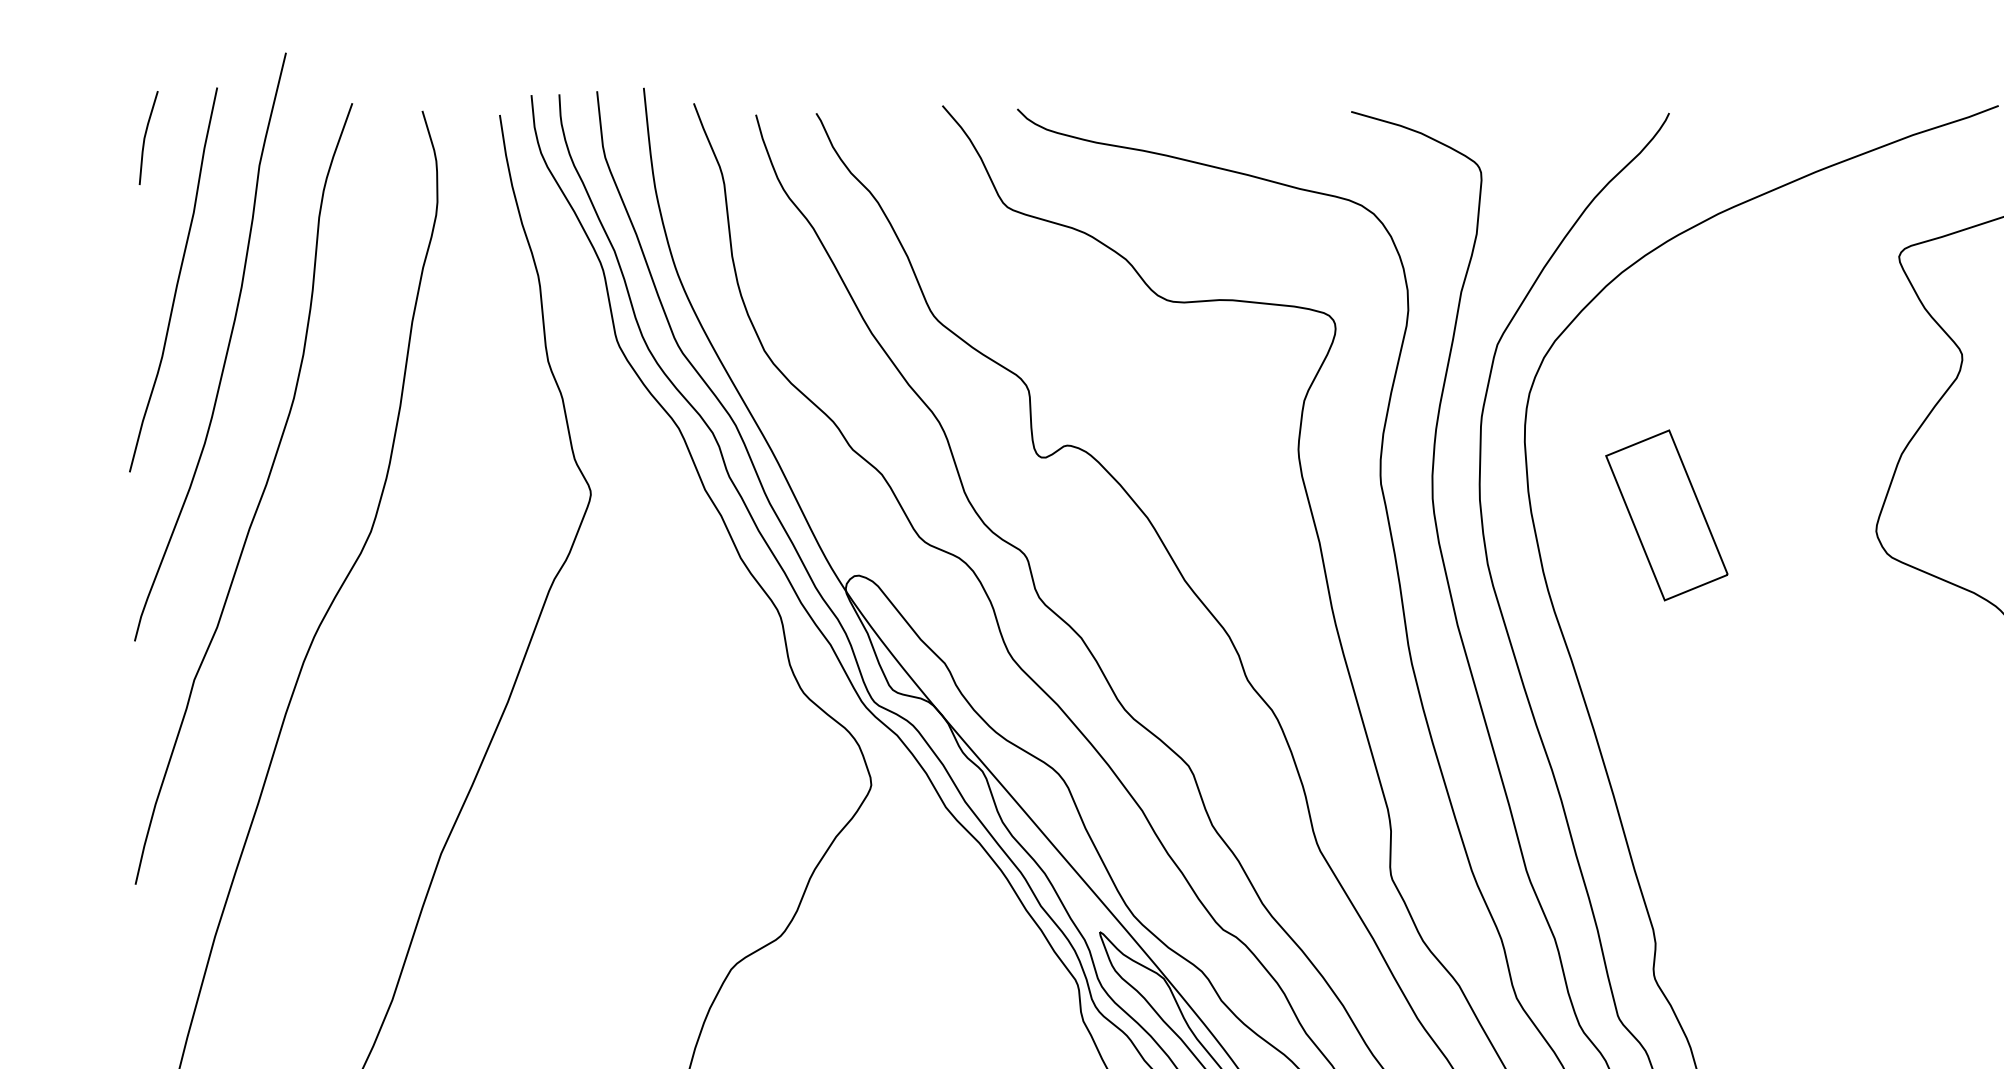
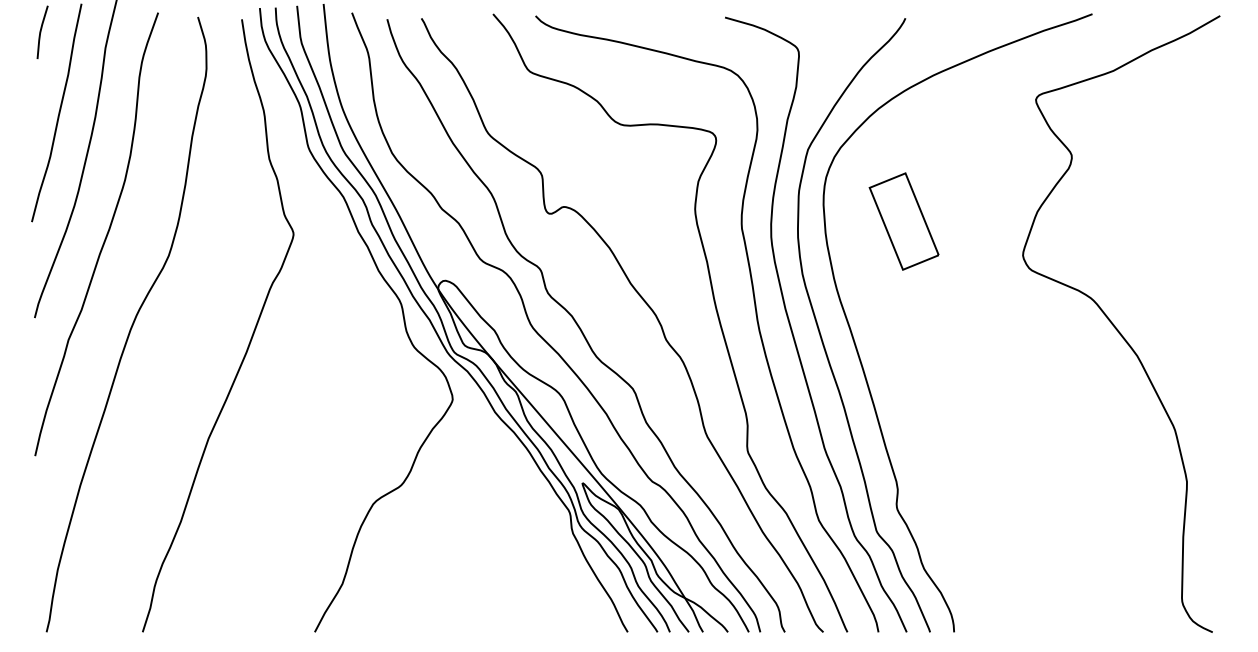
part: (1665, 515) -> (903, 221), moved

